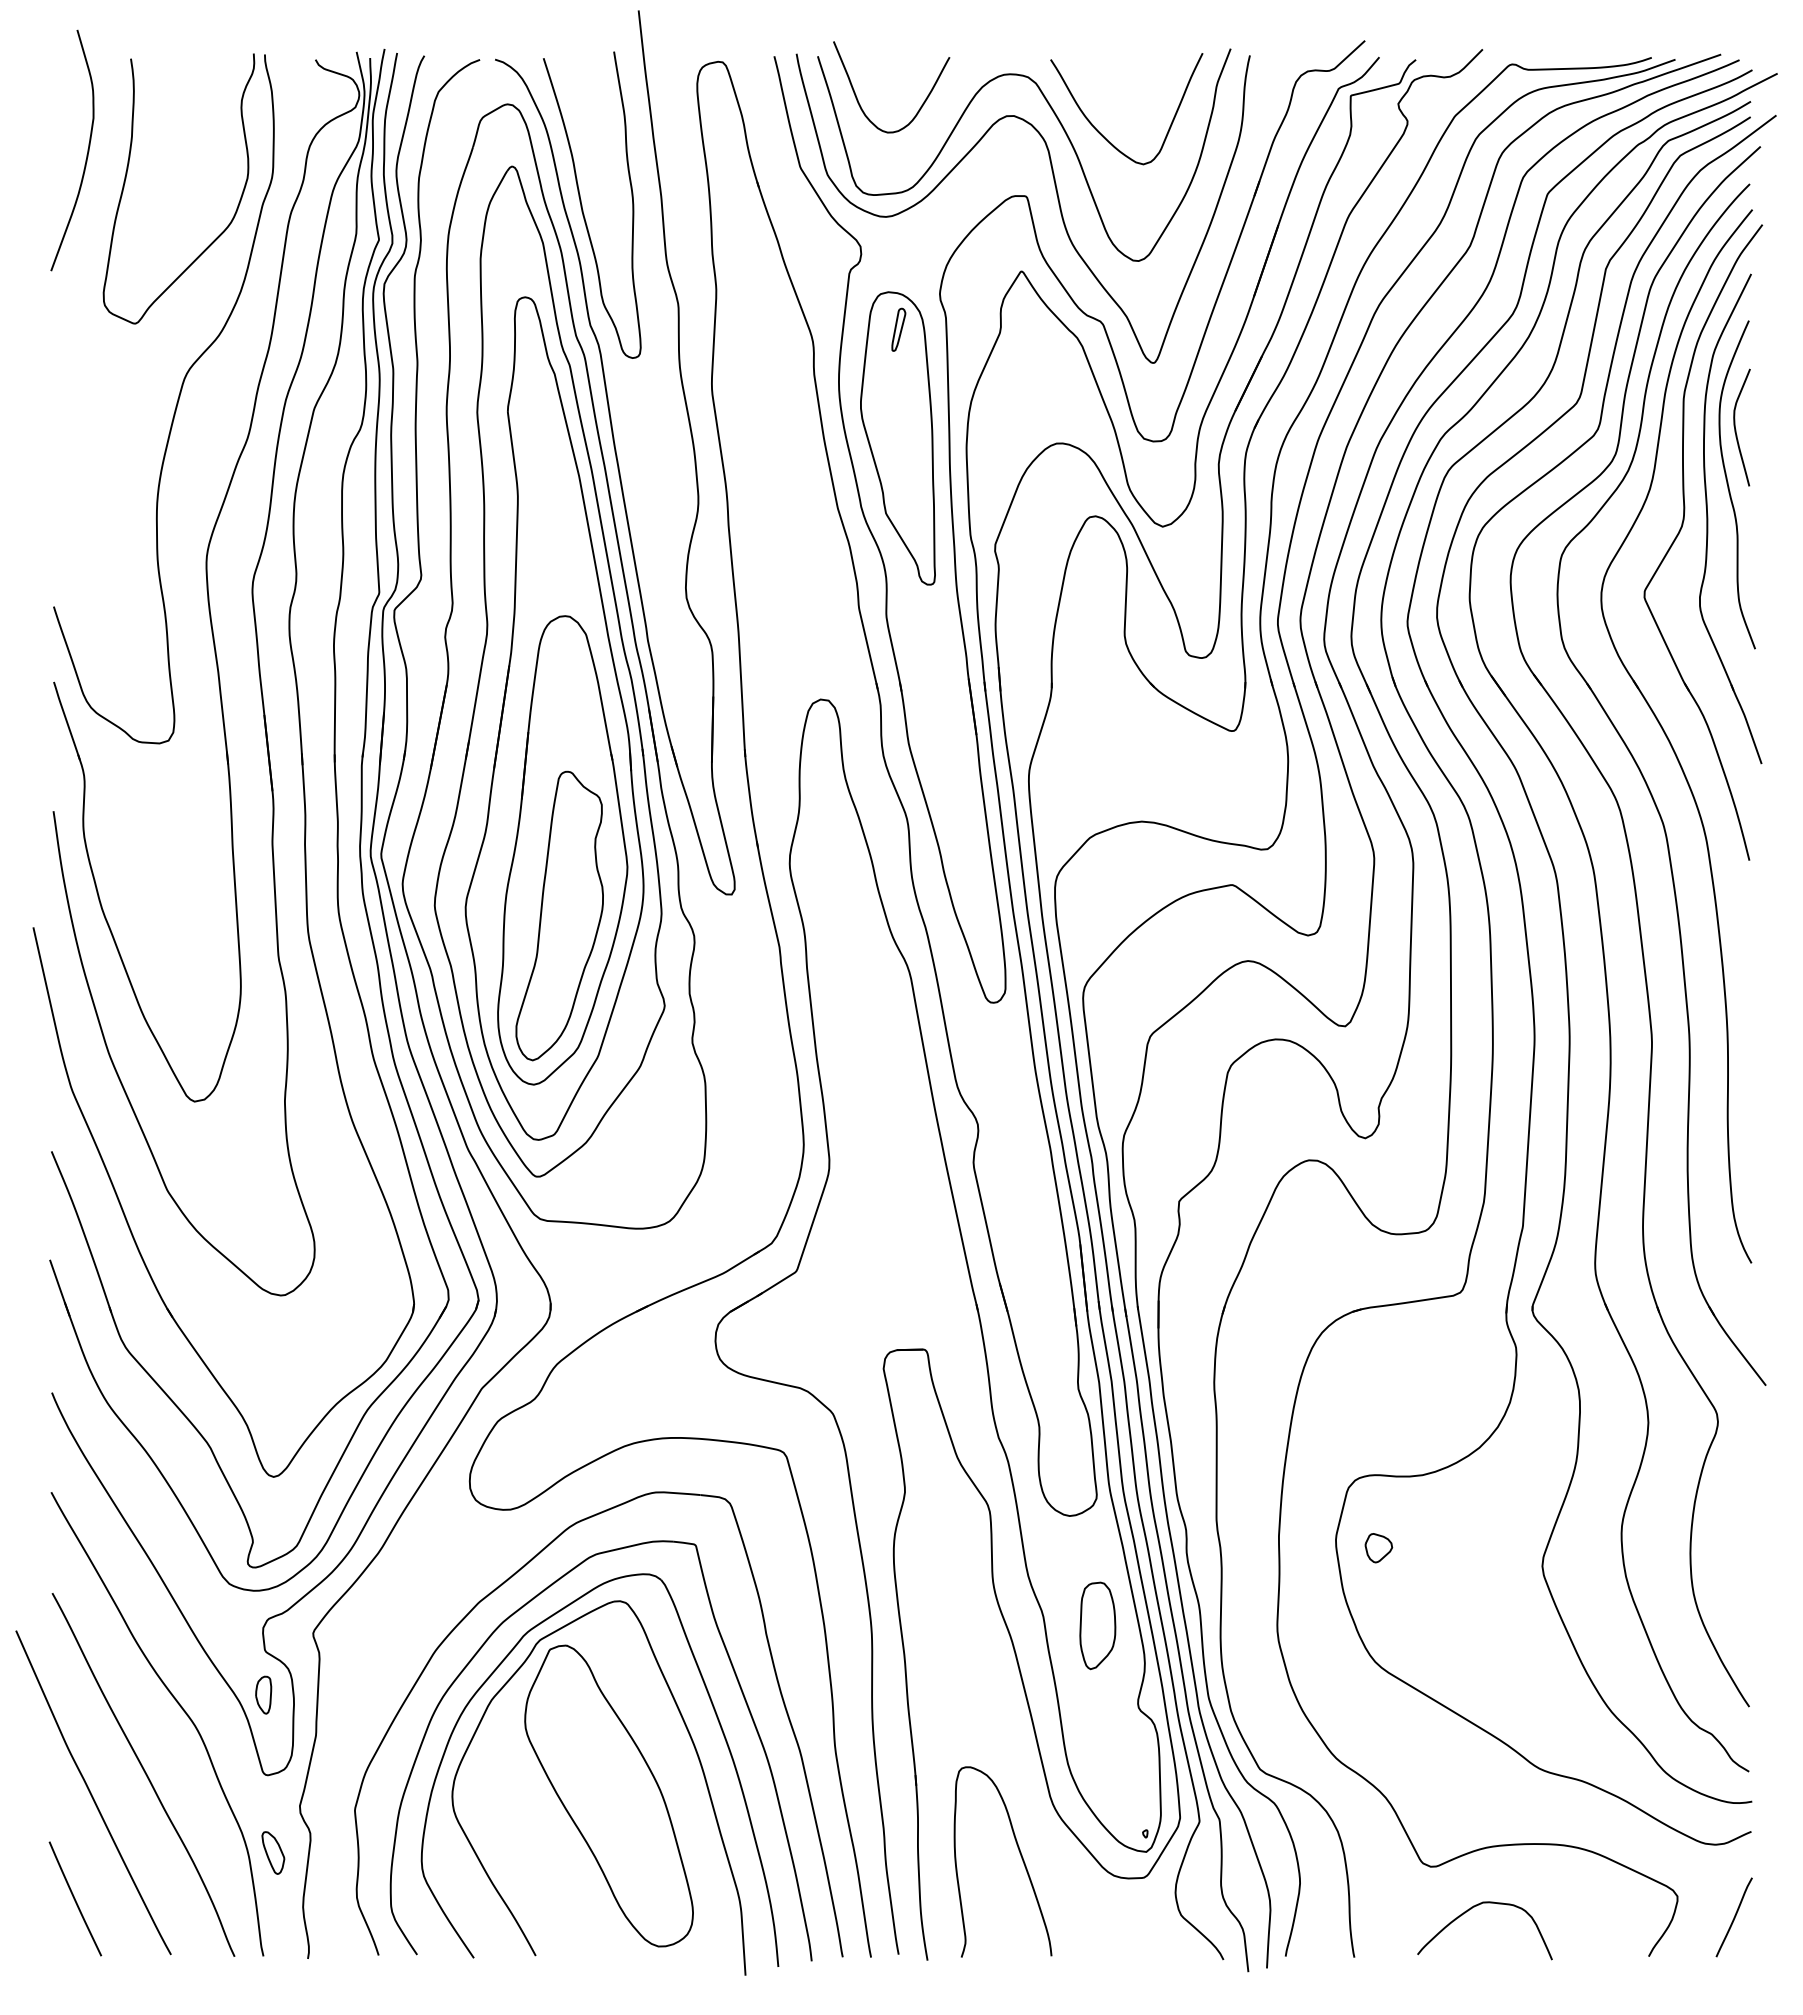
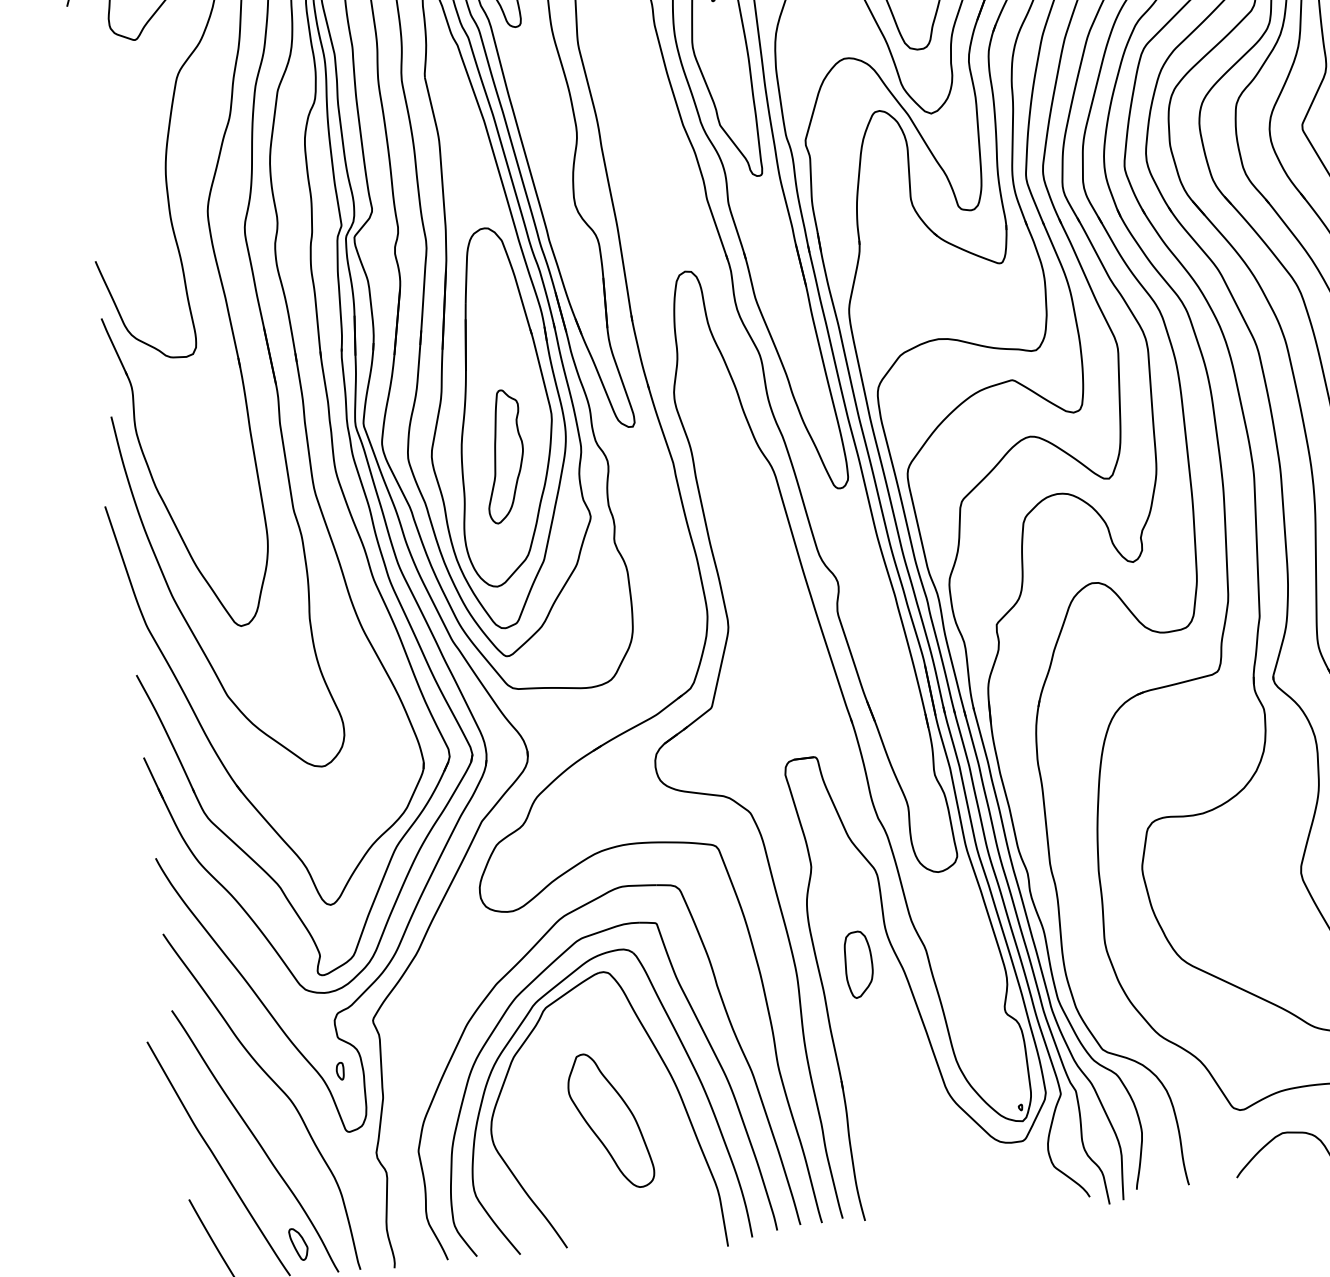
part: (559, 915) -> (503, 456), size x0.6
part: (1378, 1548) -> (1175, 872), removed
part: (1097, 1625) -> (858, 964), moved
part: (263, 1694) -> (340, 1070), size x0.6
part: (608, 1795) -> (609, 1120), size x0.6
part: (273, 1852) -> (298, 1244), moved
curve: (1020, 1856) -> (927, 1134), removed

